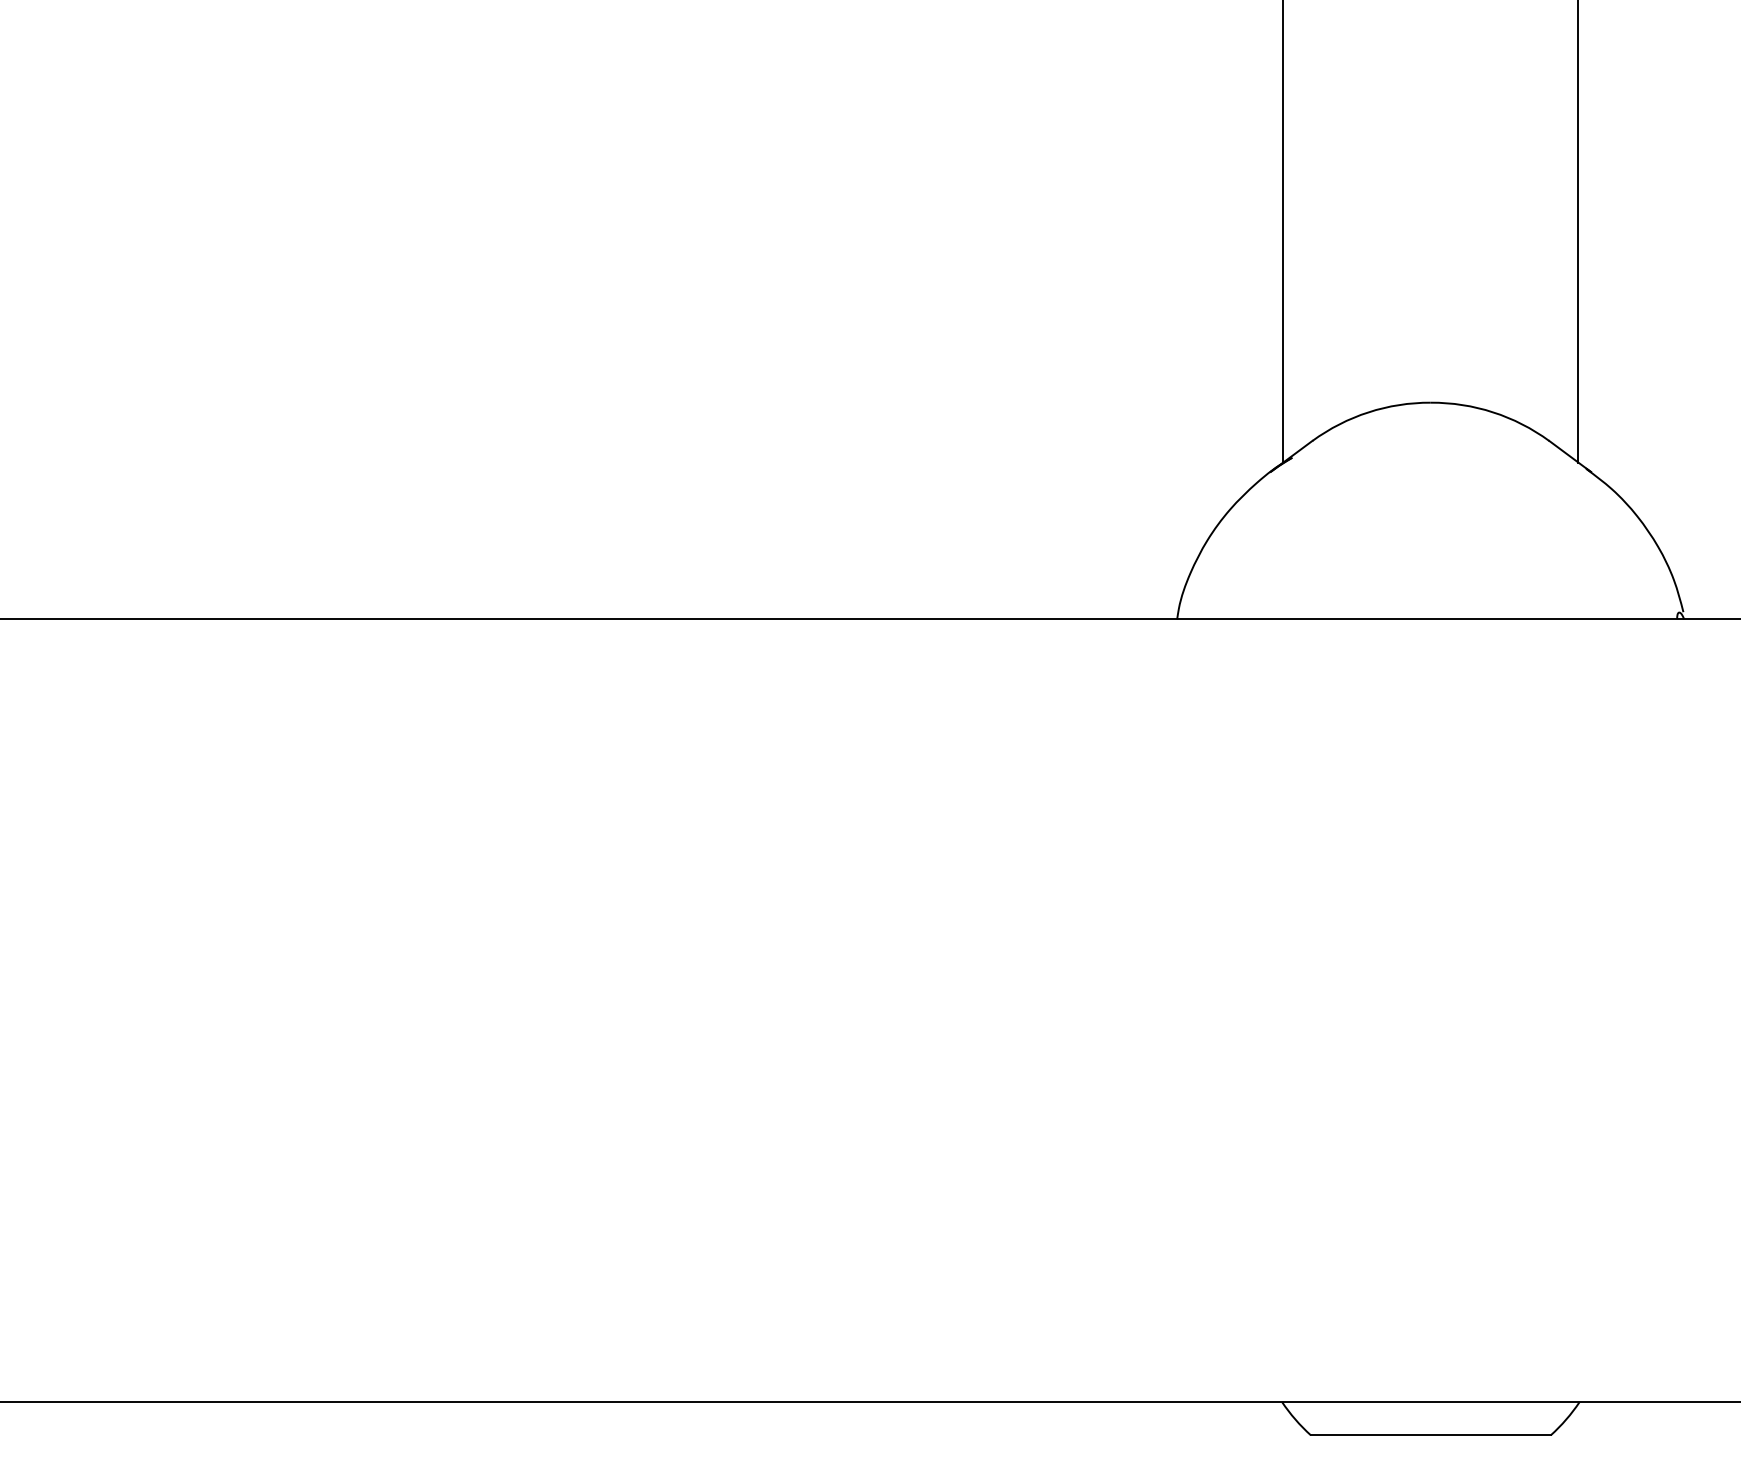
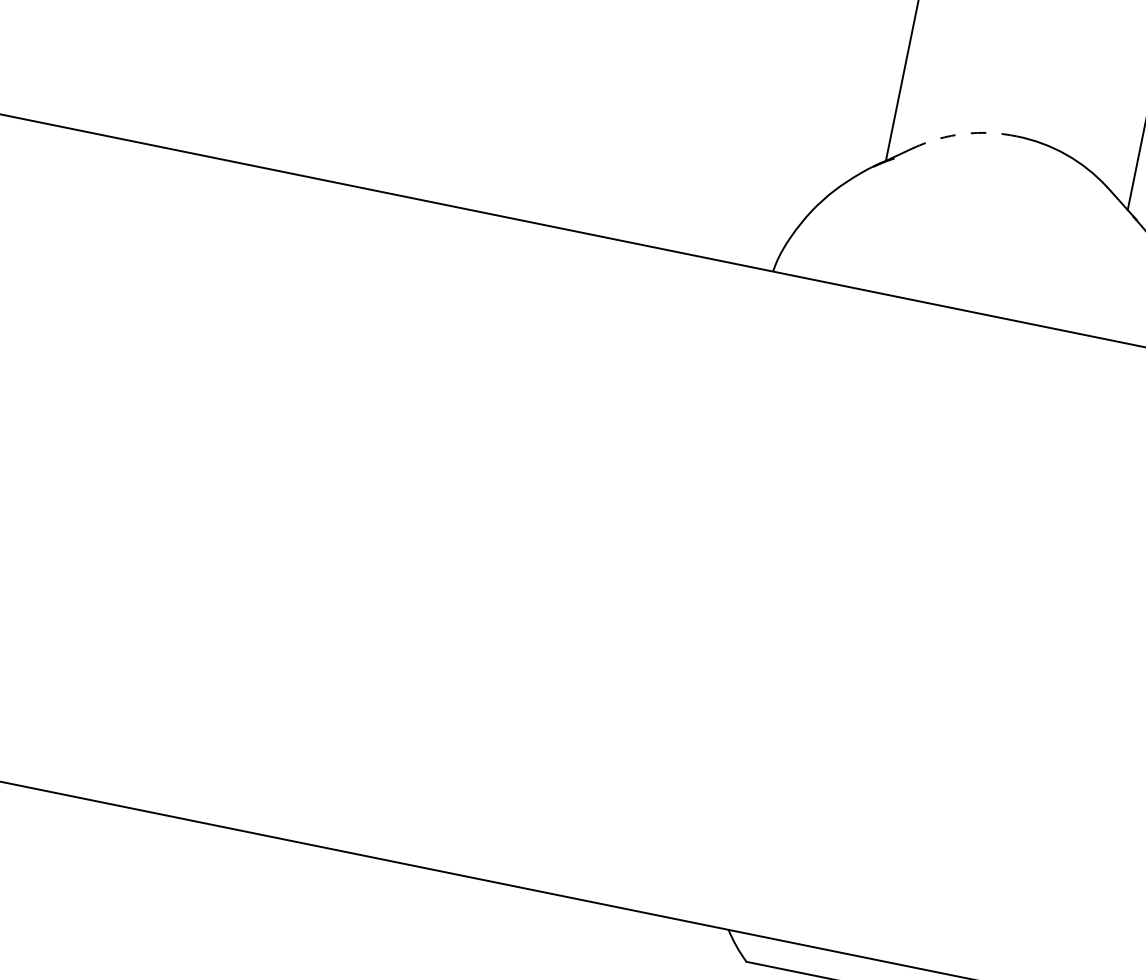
arc: (1368, 412) -> (964, 134), solid -> dashed

